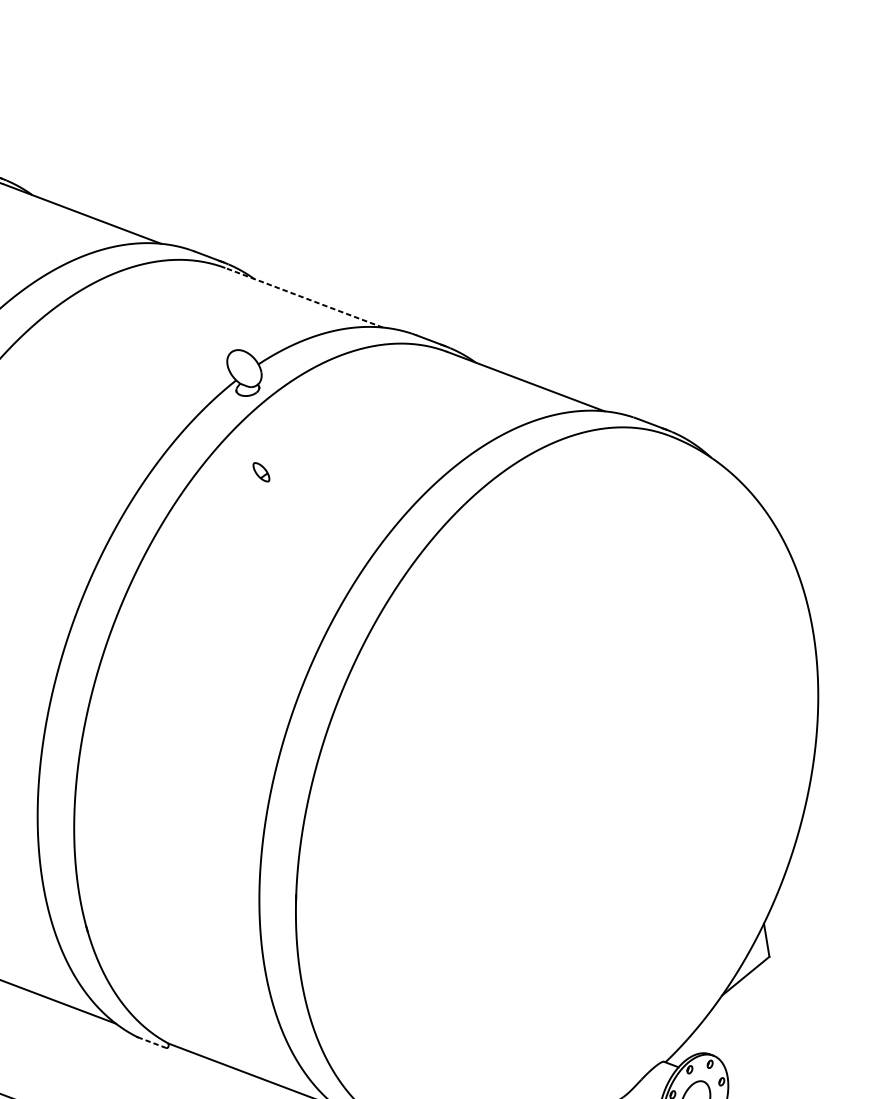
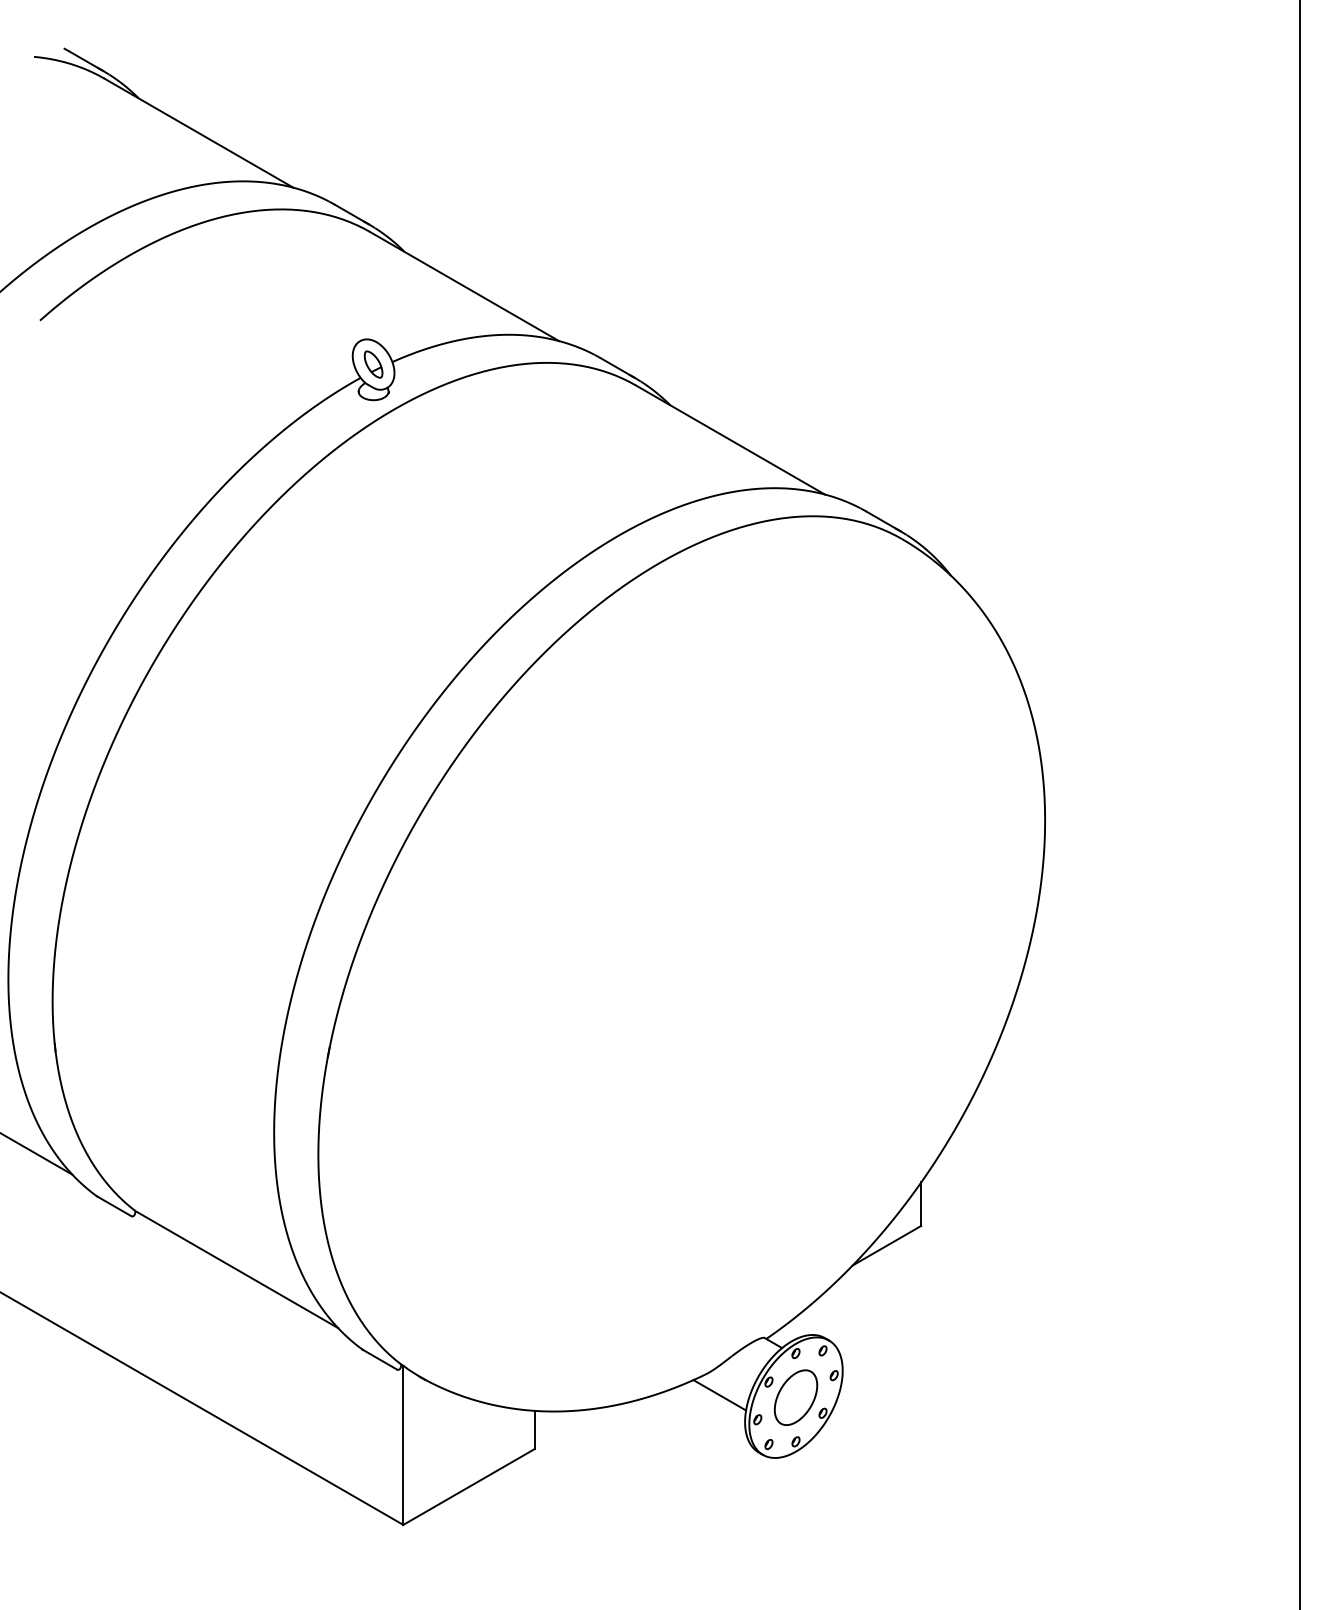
line: (304, 297) -> (464, 286), dashed -> solid
part: (261, 472) -> (373, 364), moved
line: (152, 1042) -> (114, 1206), dashed -> solid

